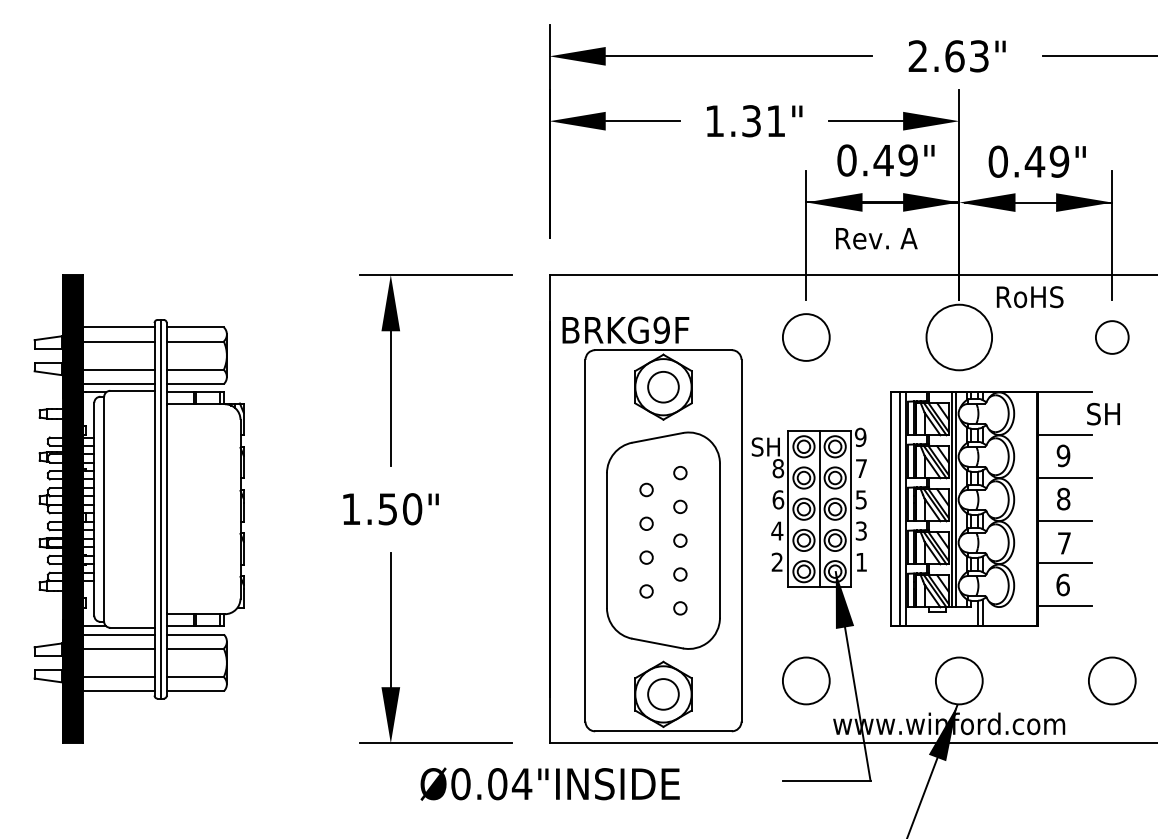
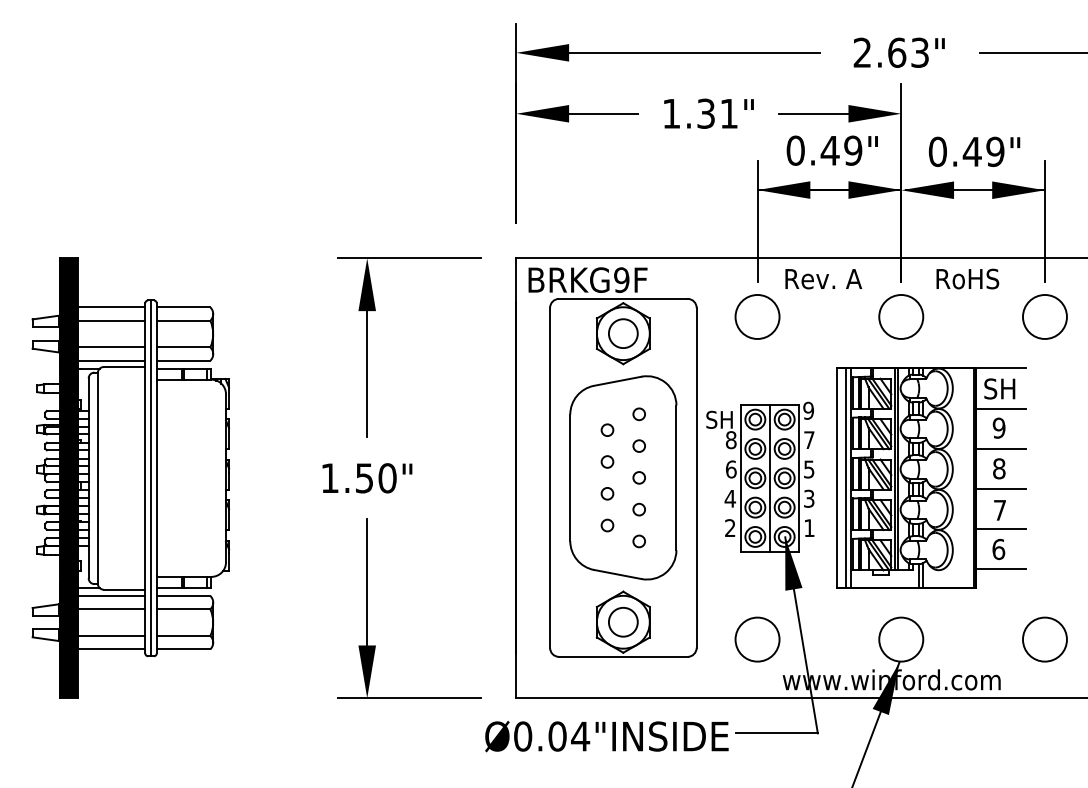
text: (876, 239) -> (823, 279), moved
circle: (959, 337) -> (901, 316), size x0.71
circle: (1111, 337) -> (1044, 316), size x1.43
text: (1103, 413) -> (999, 388), moved
part: (651, 524) -> (612, 462), moved
text: (549, 784) -> (606, 736), moved

